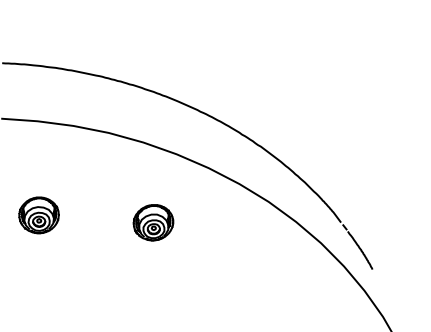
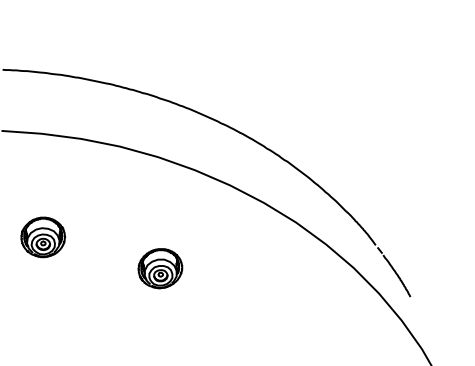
part: (153, 222) -> (160, 268), moved

